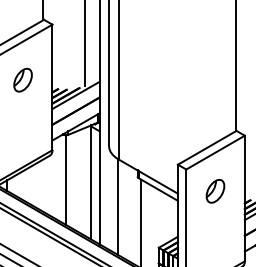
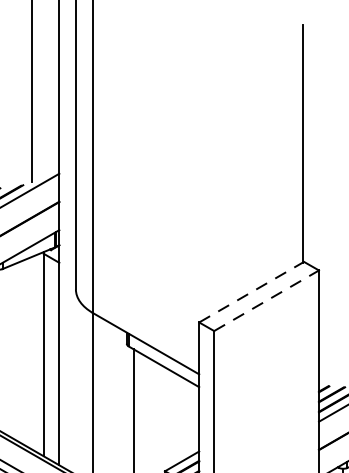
line: (207, 147) -> (252, 291), solid -> dashed
line: (215, 152) -> (266, 300), solid -> dashed
part: (215, 191) -> (266, 370), removed

